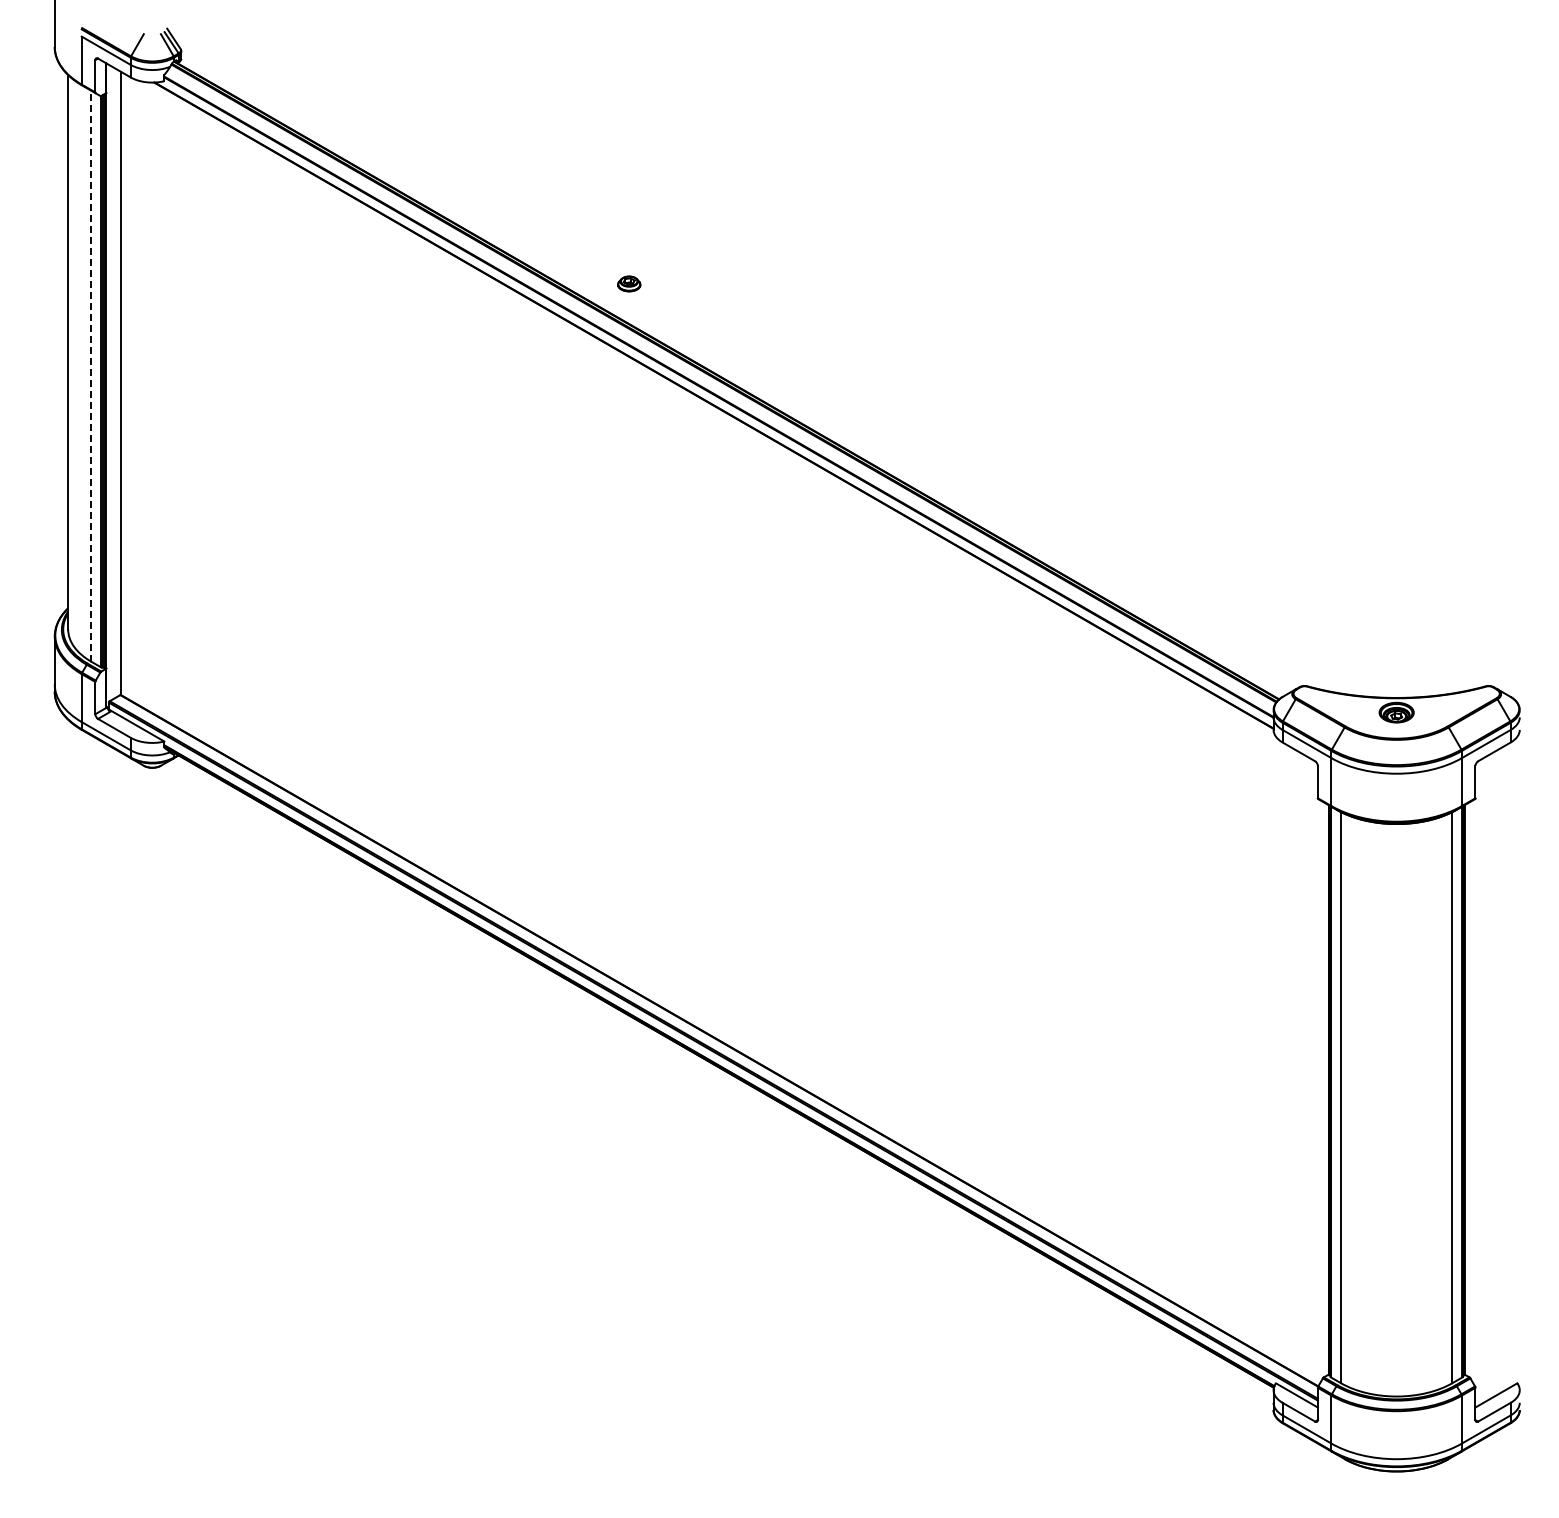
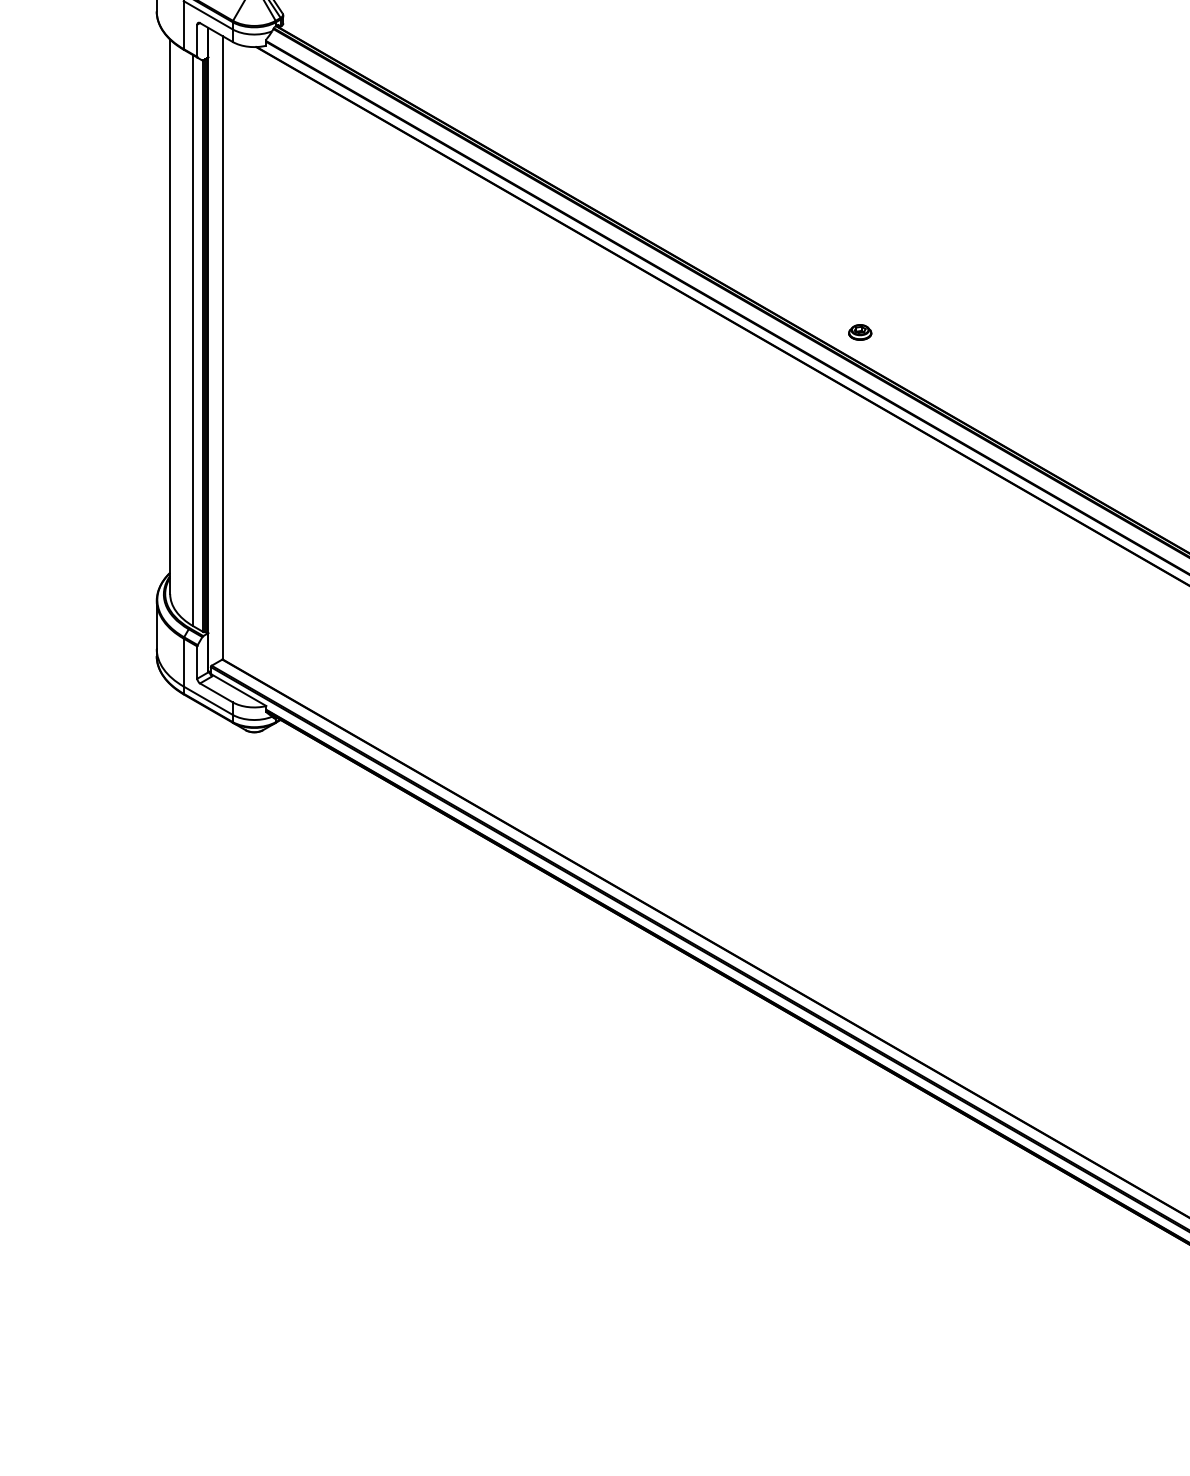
part: (629, 283) -> (860, 332), moved
line: (91, 375) -> (193, 340), dashed -> solid

